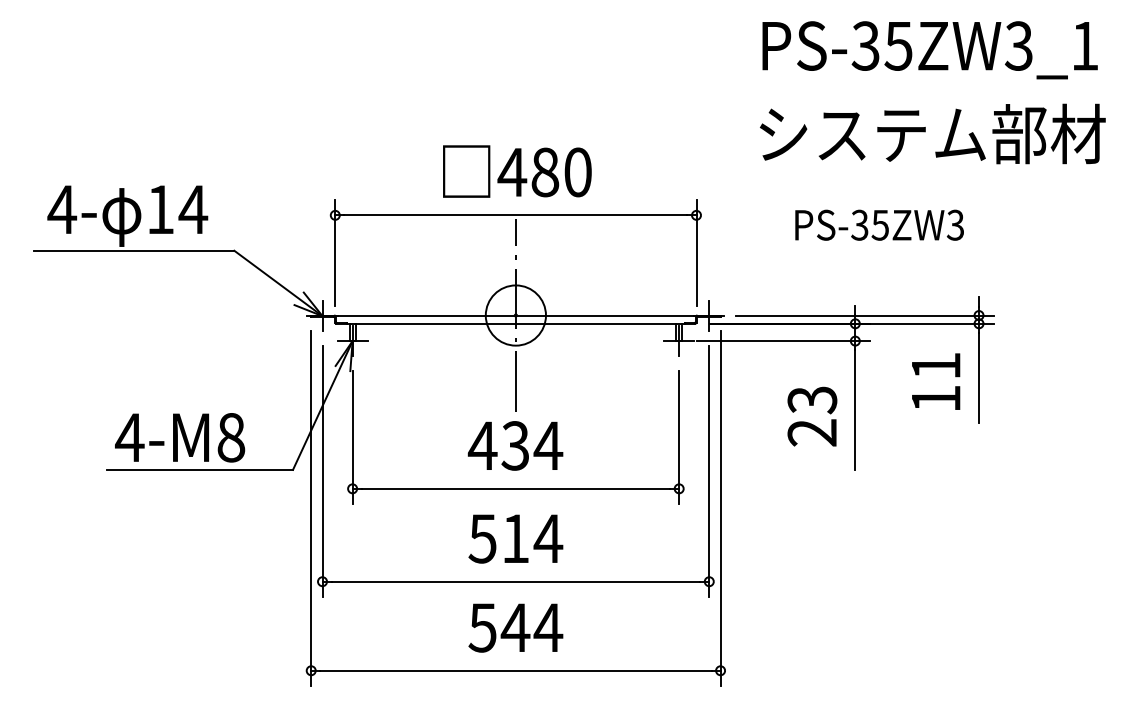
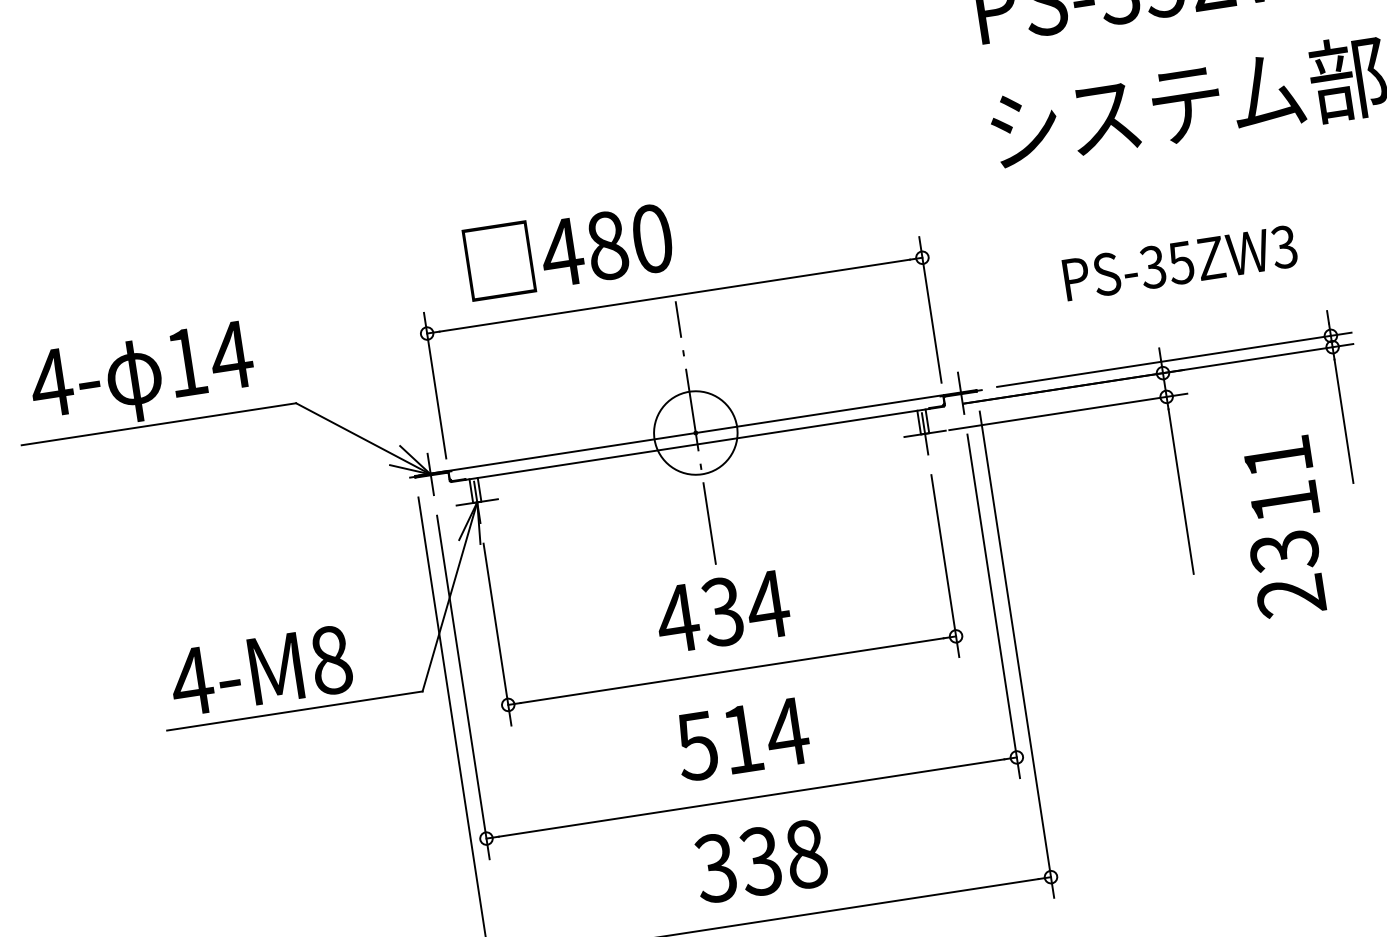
text: (517, 171) -> (569, 250), moved
text: (879, 224) -> (1179, 262), moved
text: (936, 381) -> (1281, 478), moved
text: (812, 416) -> (1287, 573), moved
text: (515, 627) -> (760, 860), 544 -> 338

